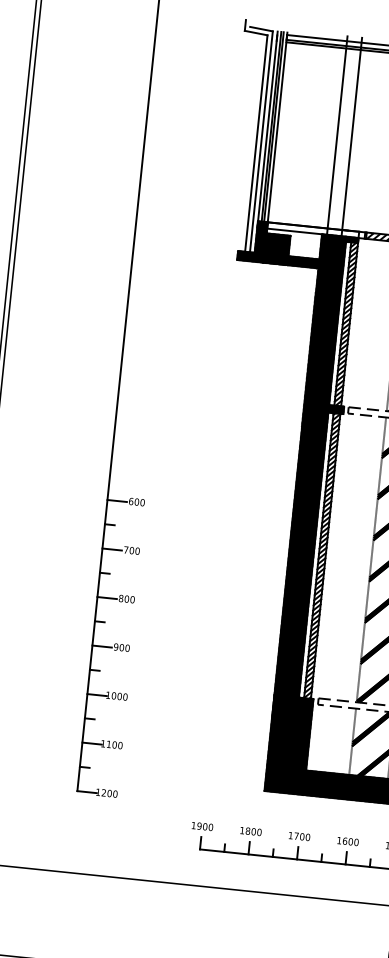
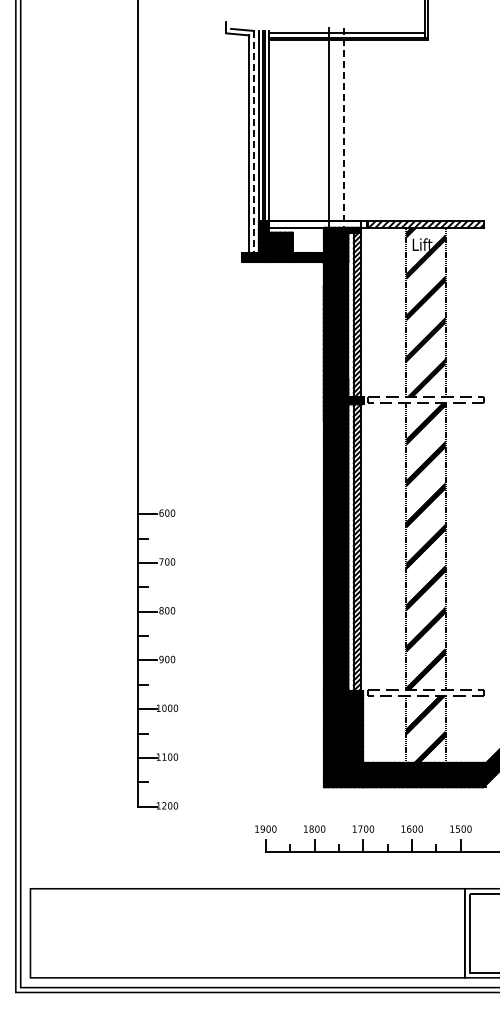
line: (351, 137) -> (343, 128), solid -> dashed
line: (261, 142) -> (254, 142), solid -> dashed

